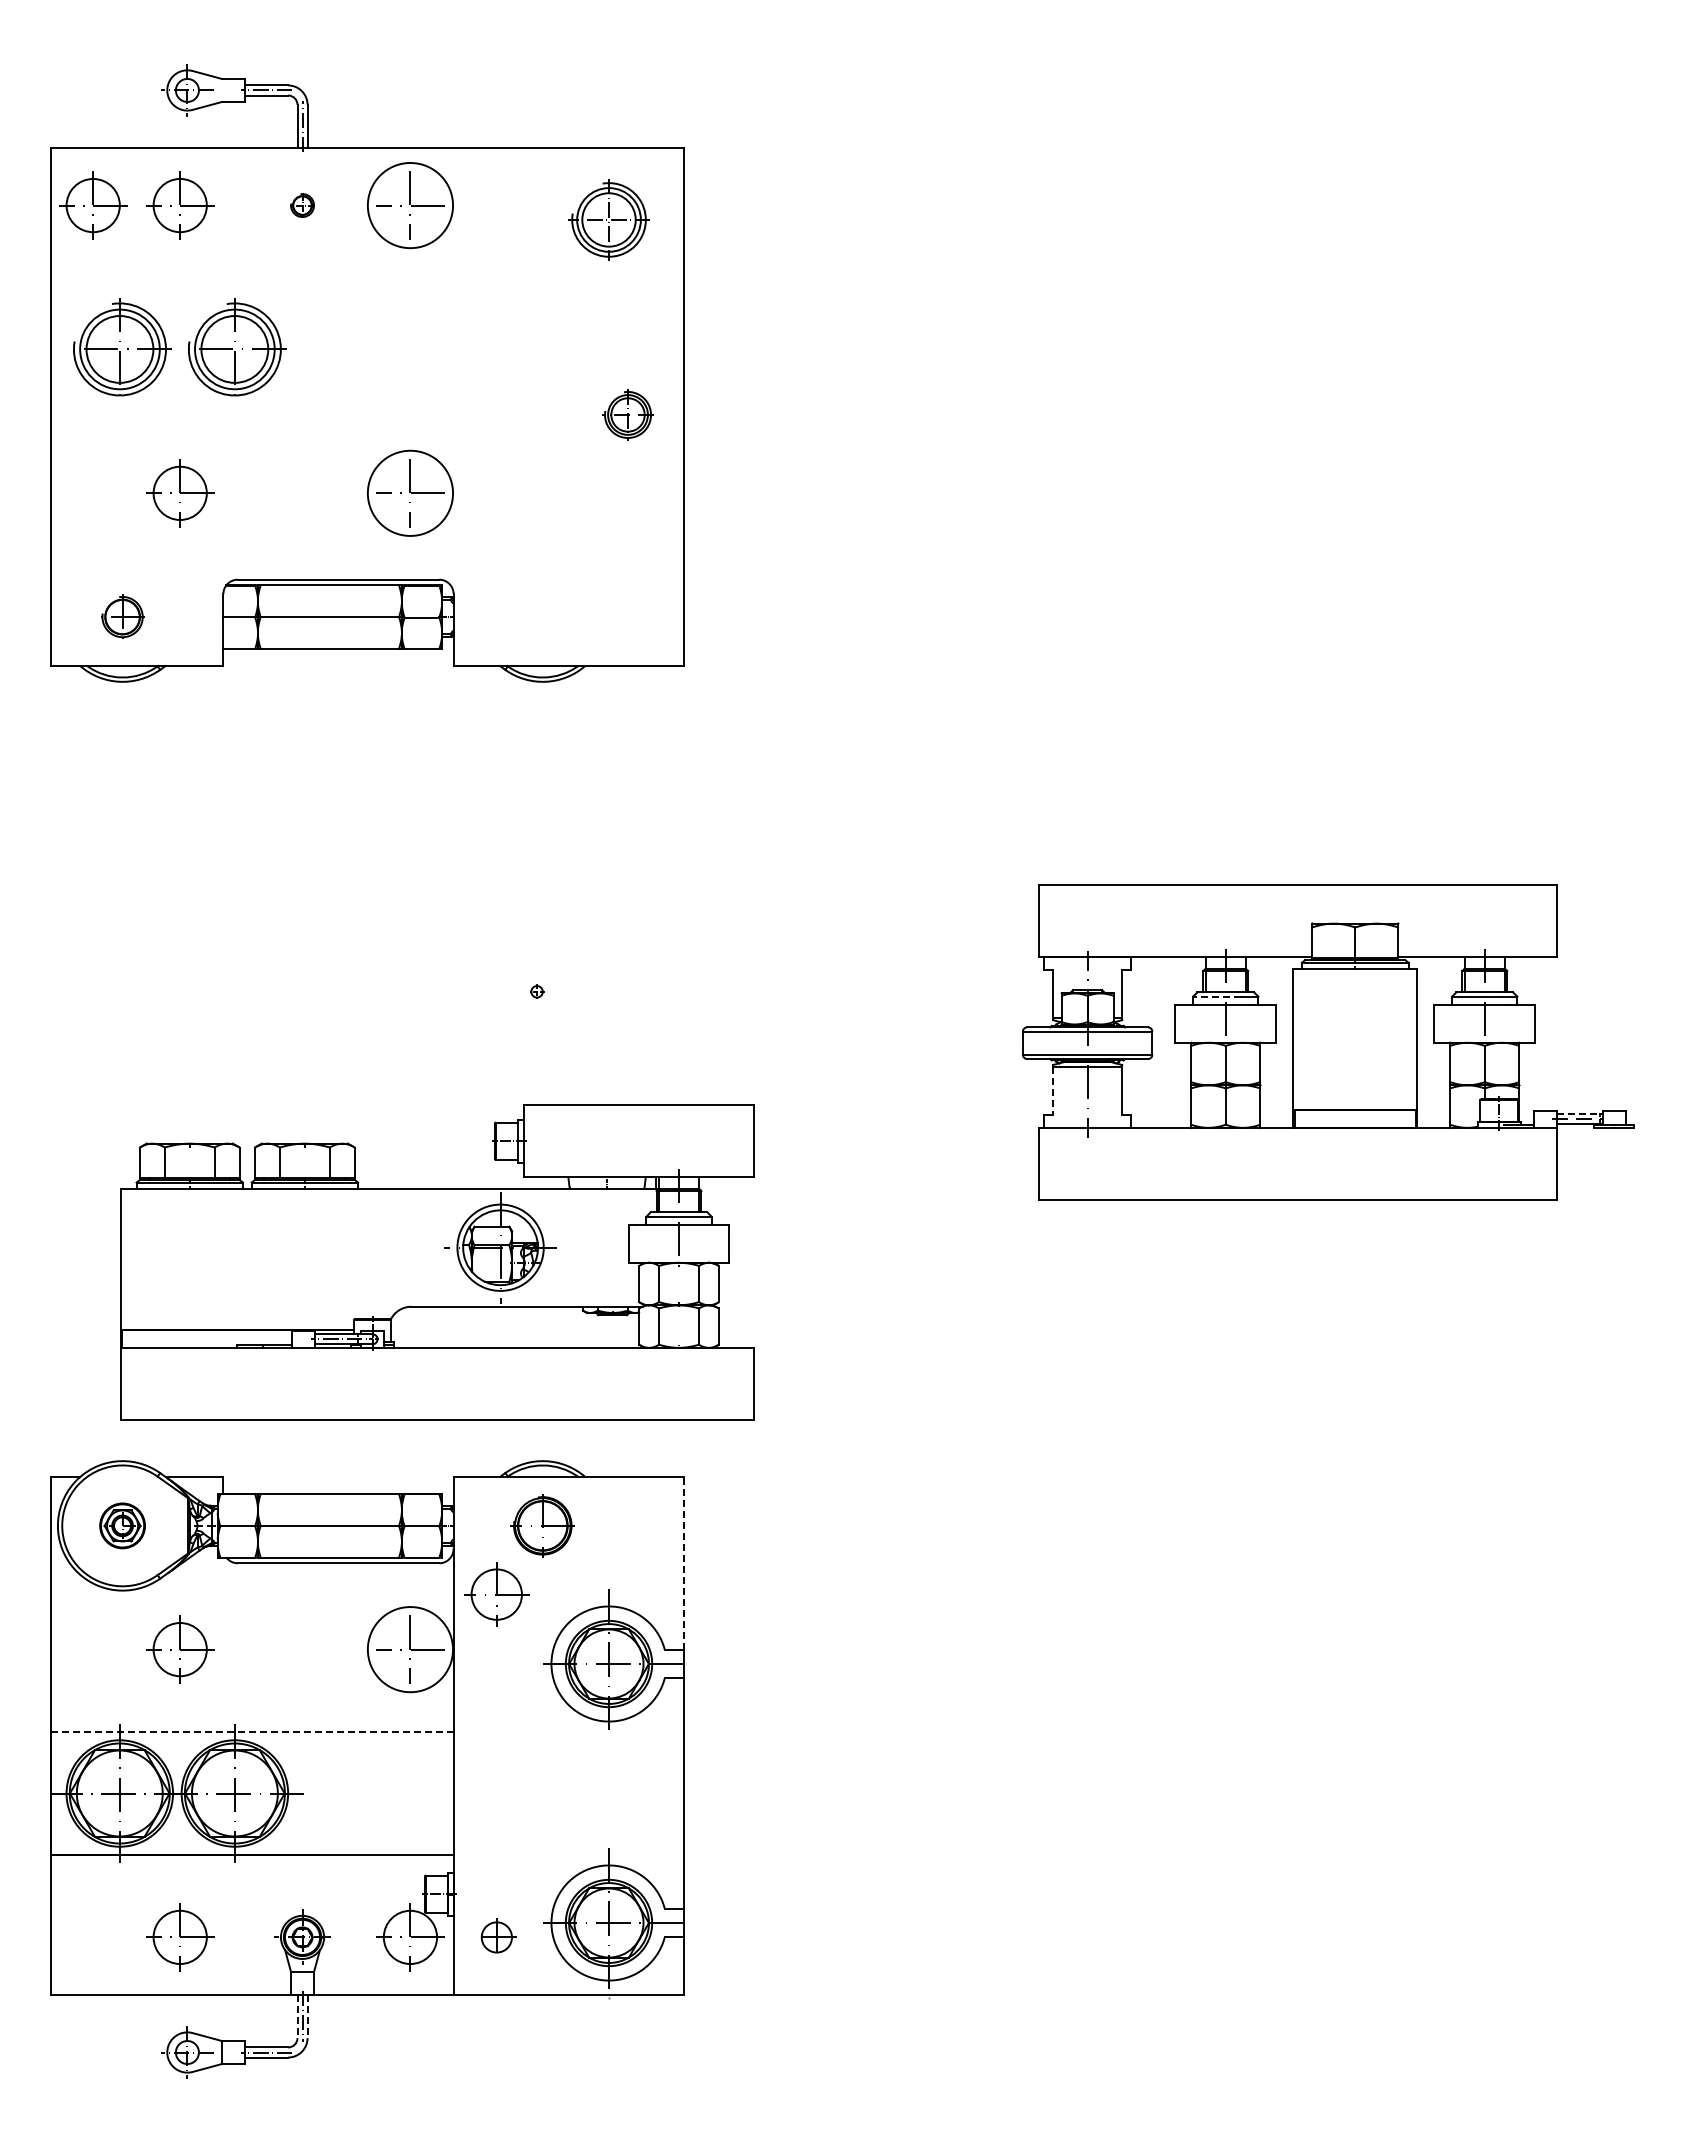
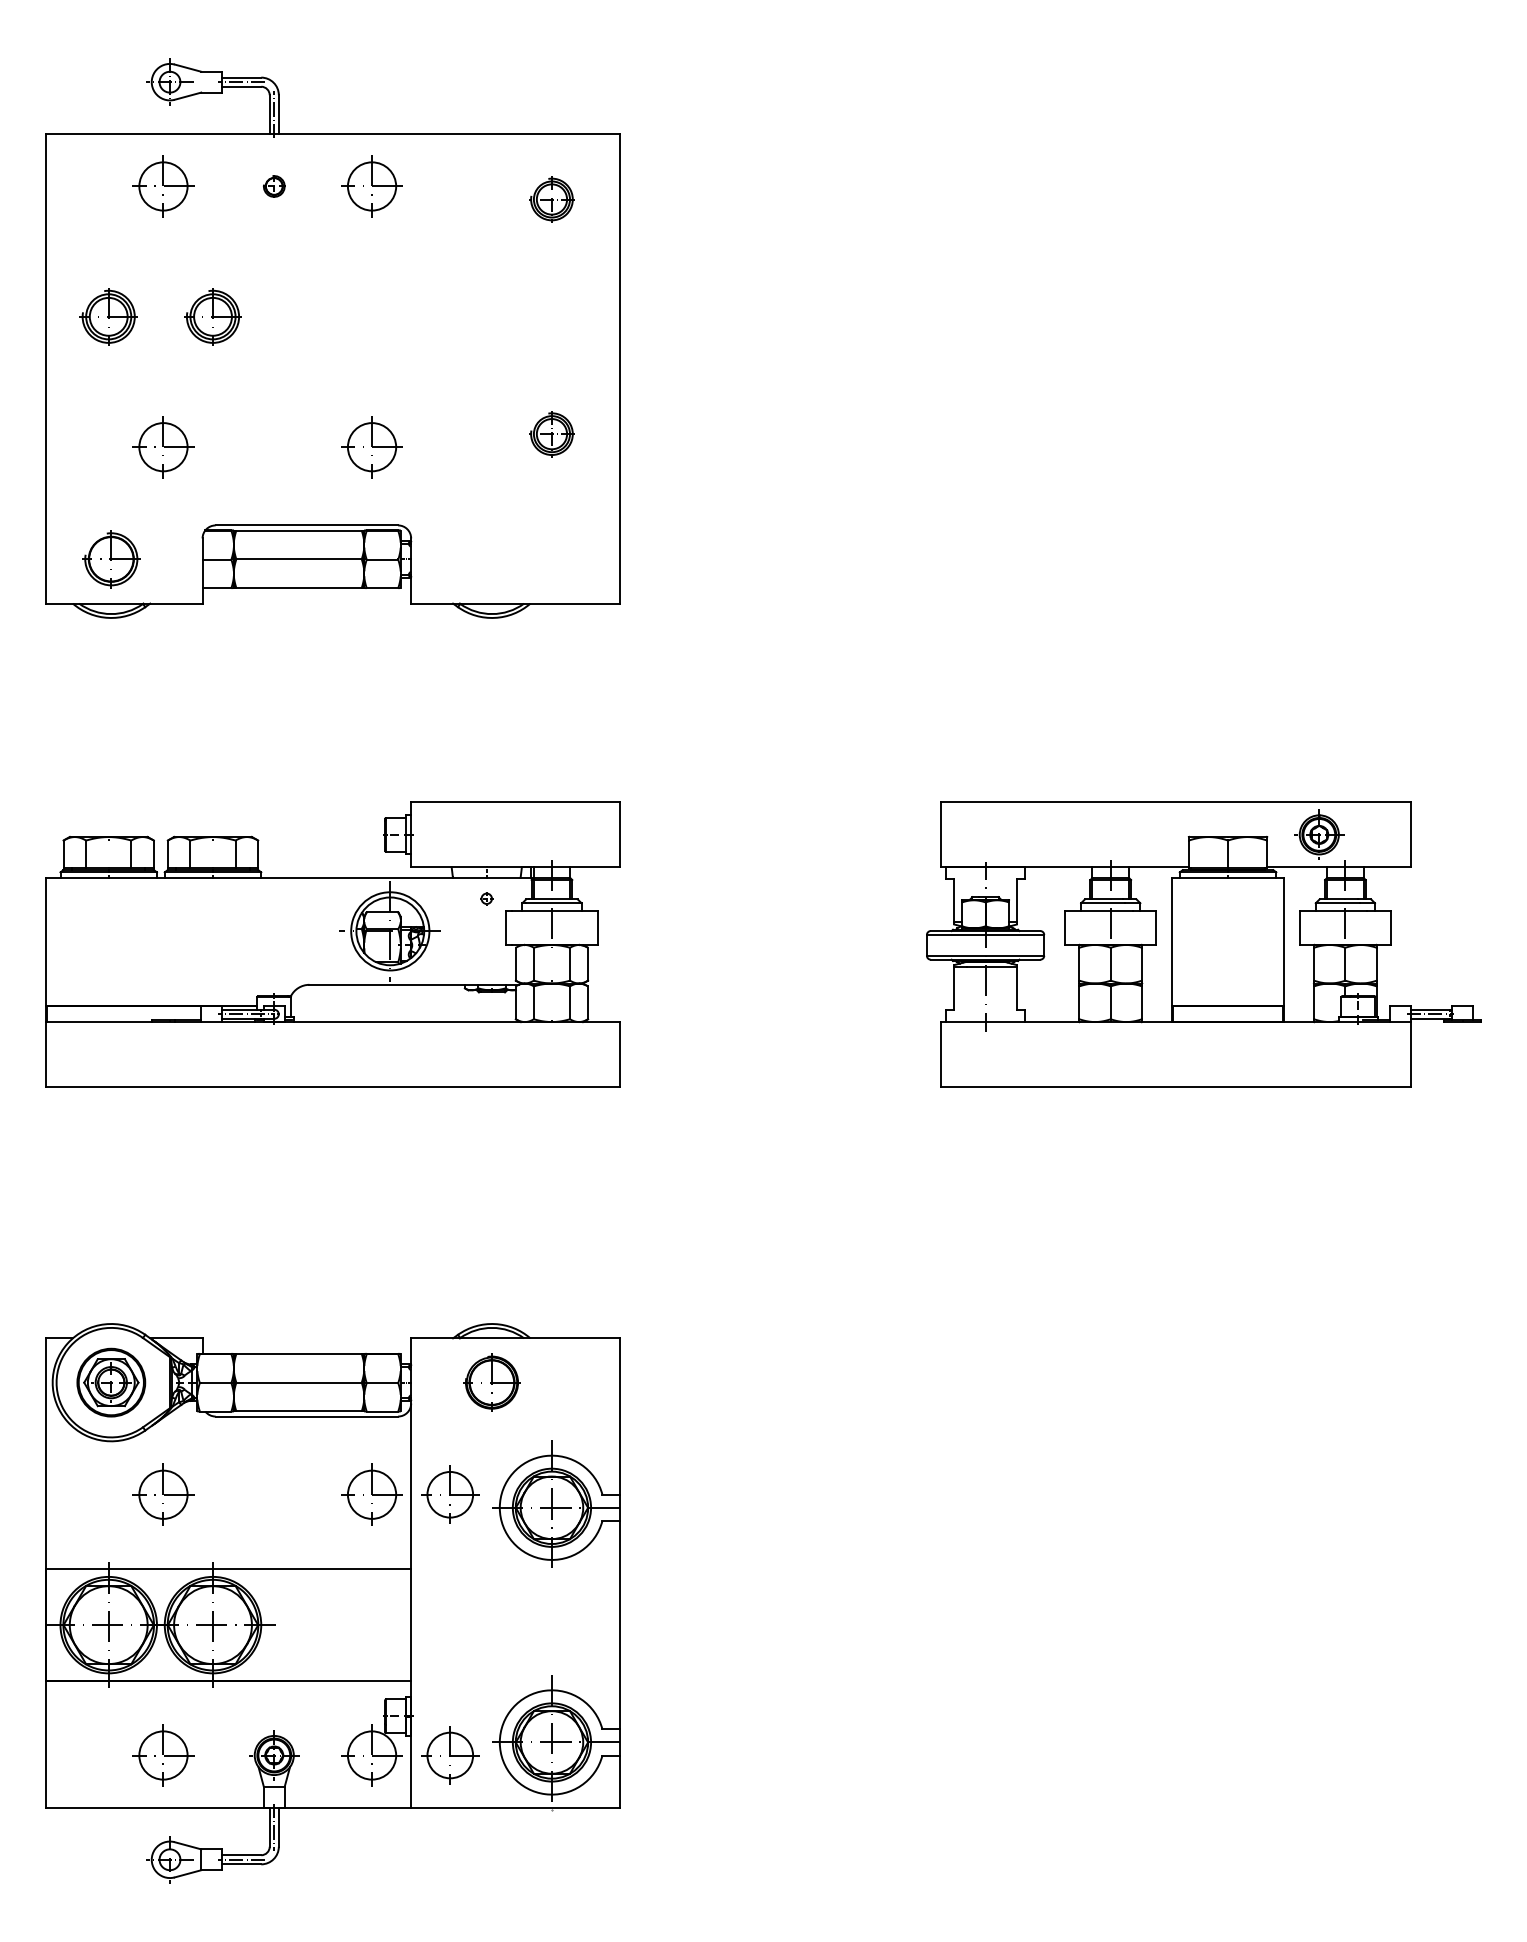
part: (93, 205) -> (84, 186), removed
circle: (410, 205) -> (372, 186), size x0.62
part: (608, 219) -> (551, 199), size x0.62
part: (119, 349) -> (108, 316), size x0.62
part: (234, 349) -> (212, 316), size x0.62
part: (627, 414) -> (551, 433), moved
circle: (410, 492) -> (372, 446), size x0.62
part: (122, 616) -> (111, 558), size x1.43
part: (1455, 920) -> (1318, 834), added
line: (1216, 996) -> (1102, 903), dashed -> solid
line: (1053, 1091) -> (954, 989), dashed -> solid
line: (1578, 1114) -> (1430, 1009), dashed -> solid
part: (437, 1262) -> (333, 944), moved
part: (122, 1525) -> (111, 1382), size x1.67
line: (683, 1562) -> (619, 1415), dashed -> solid
part: (496, 1594) -> (450, 1494), moved
circle: (410, 1649) -> (372, 1494), size x0.62
line: (252, 1731) -> (228, 1568), dashed -> solid
part: (496, 1937) -> (450, 1755), size x1.67
line: (297, 2016) -> (269, 1827), dashed -> solid
line: (307, 2016) -> (278, 1827), dashed -> solid

